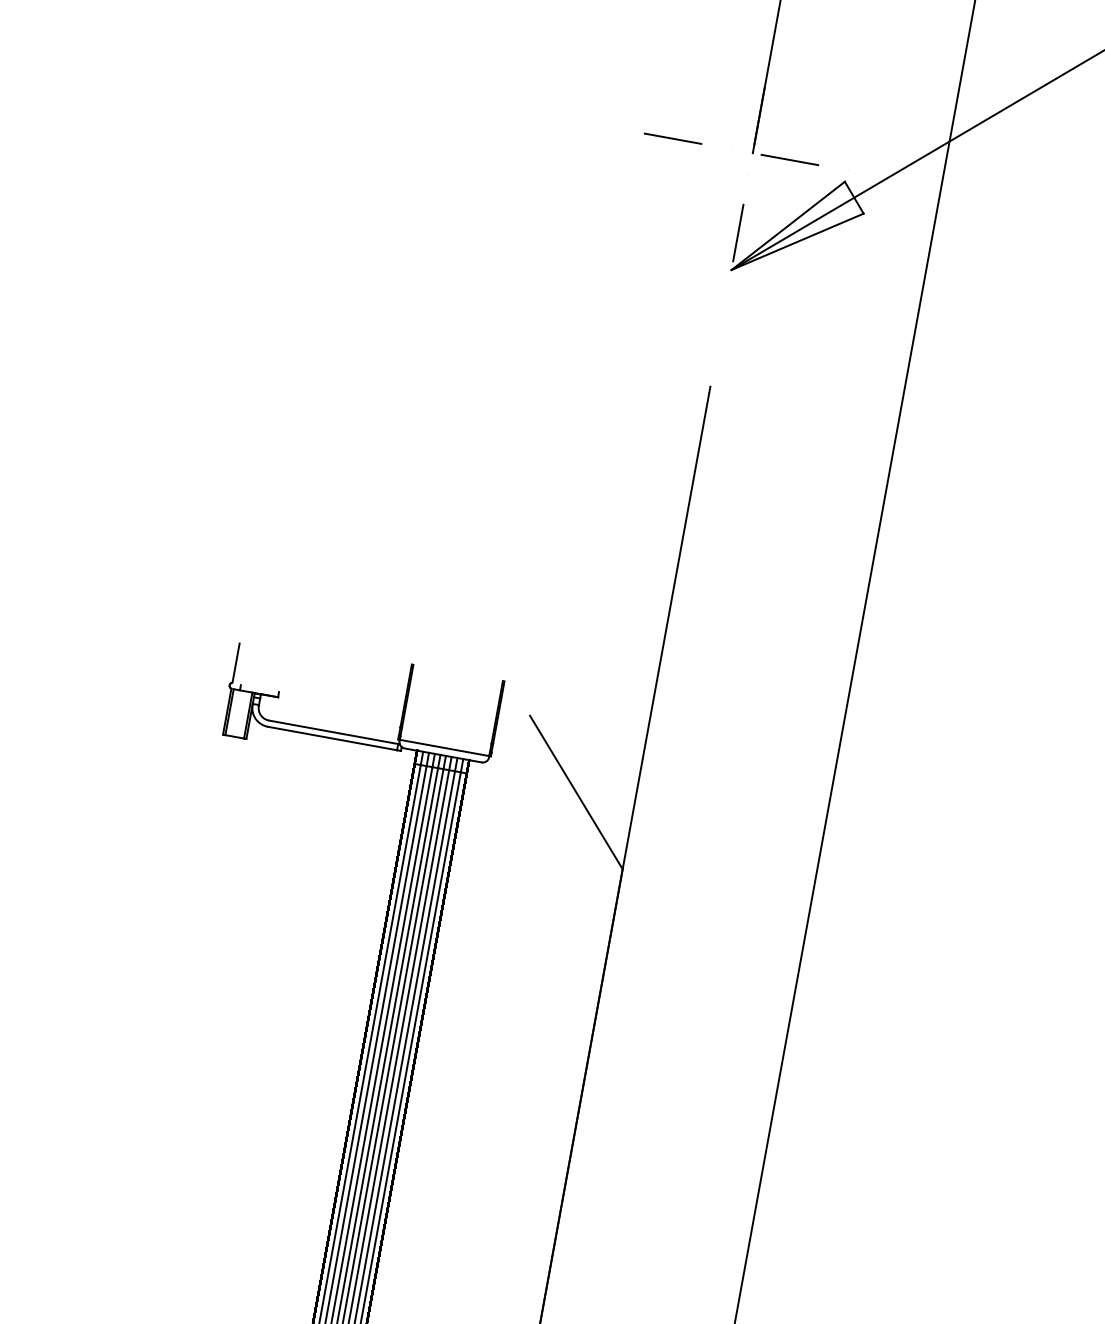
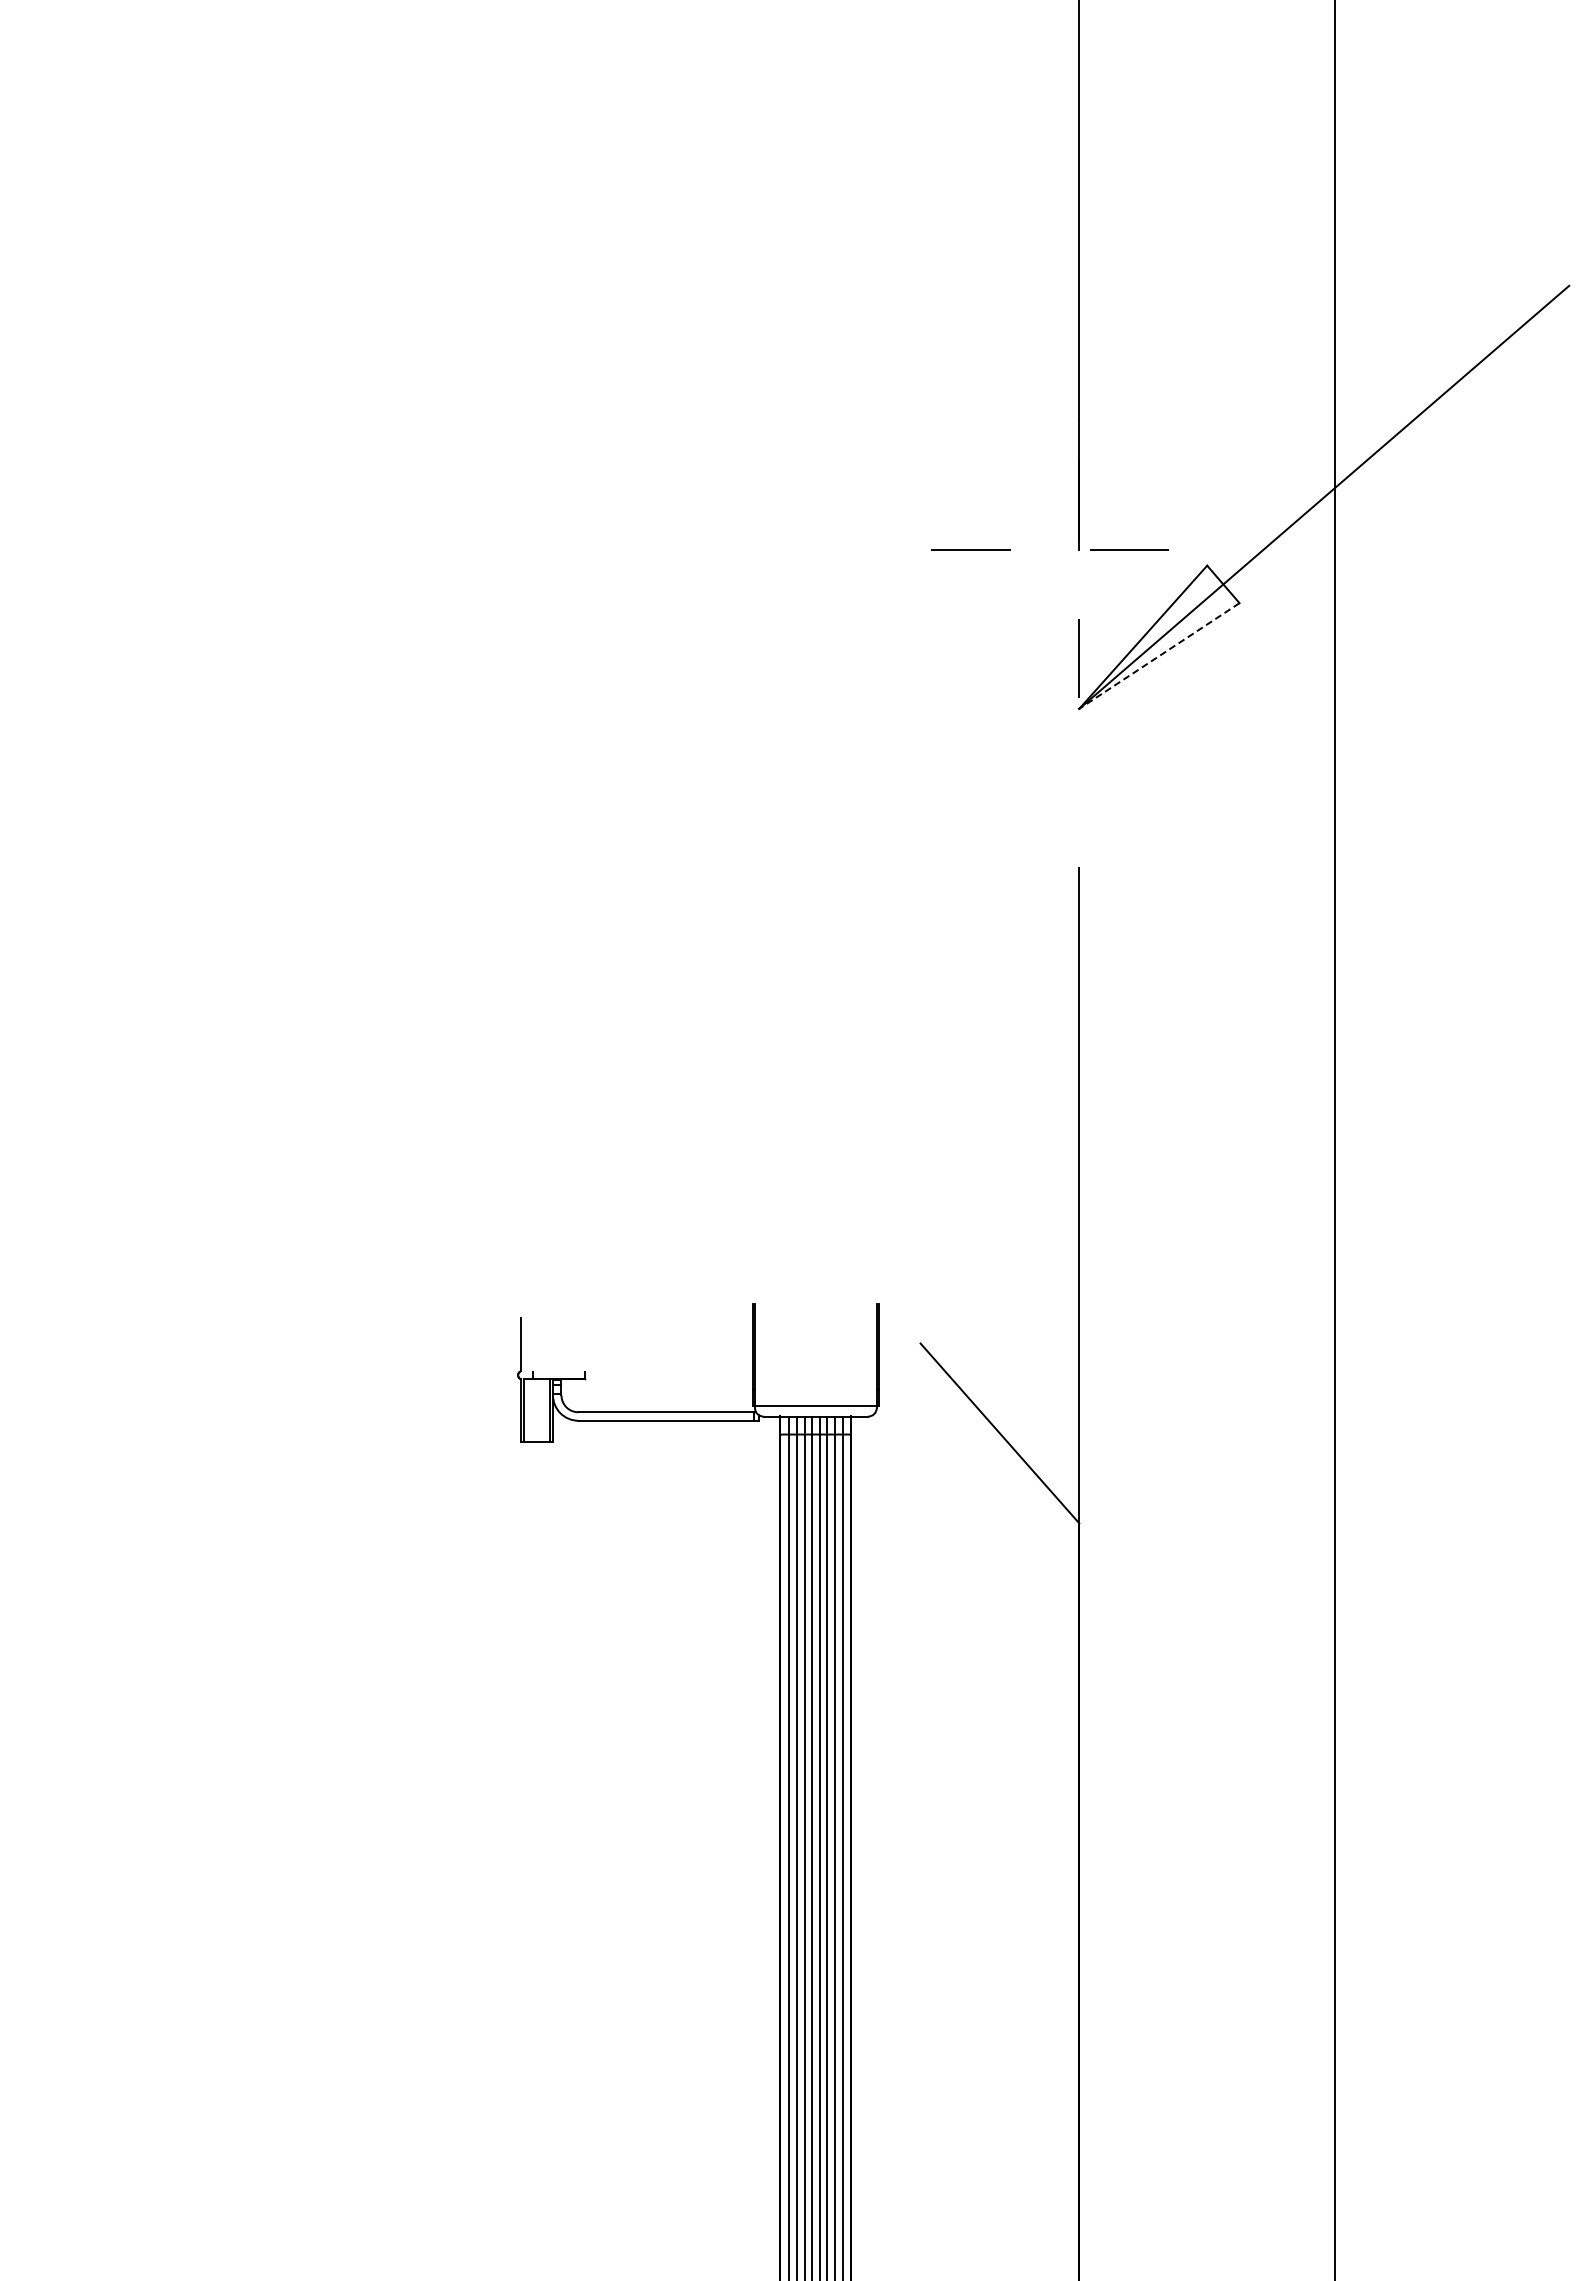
line: (797, 242) -> (1159, 656), solid -> dashed

